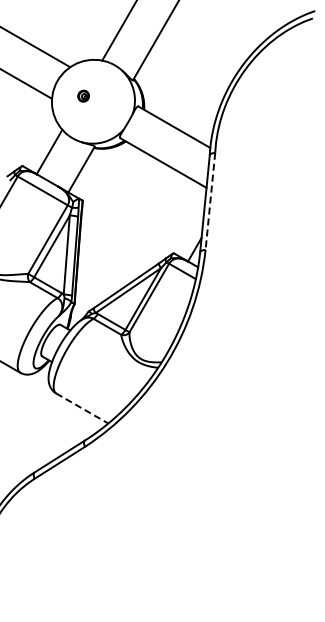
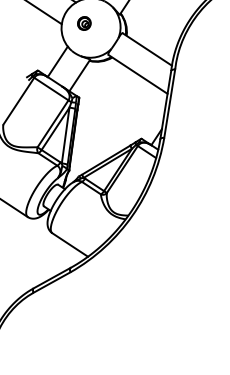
part: (83, 96) -> (84, 23), size x1.67
line: (210, 201) -> (169, 103), dashed -> solid
line: (82, 408) -> (70, 245), dashed -> solid

